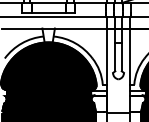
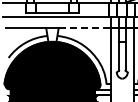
line: (81, 28) -> (85, 27), solid -> dashed

